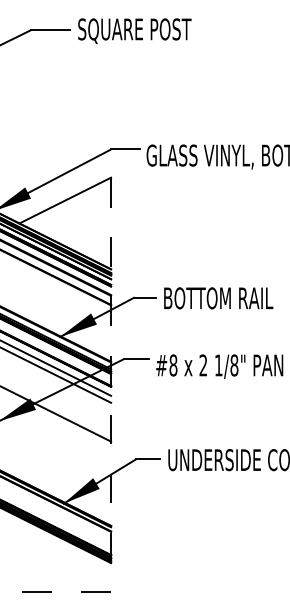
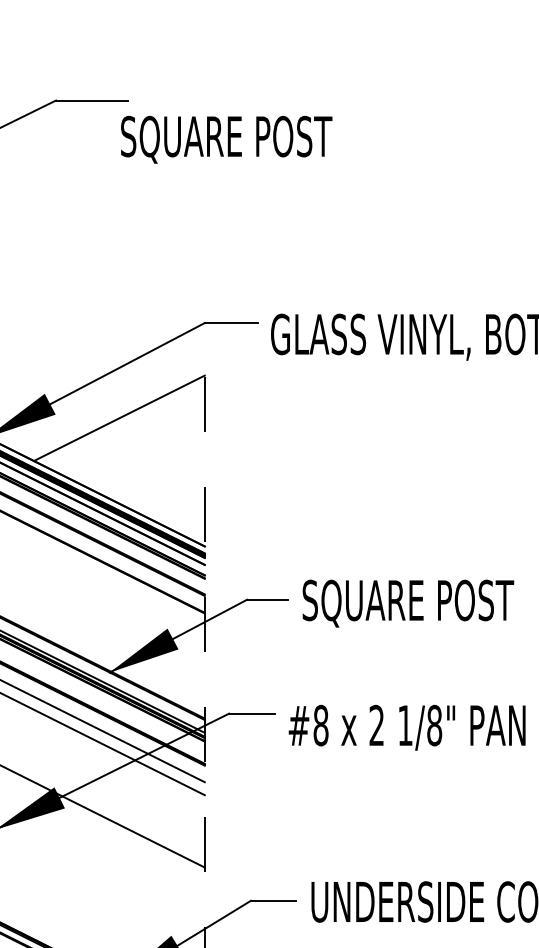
text: (134, 30) -> (226, 138), moved
text: (219, 299) -> (406, 602), BOTTOM RAIL -> SQUARE POST

